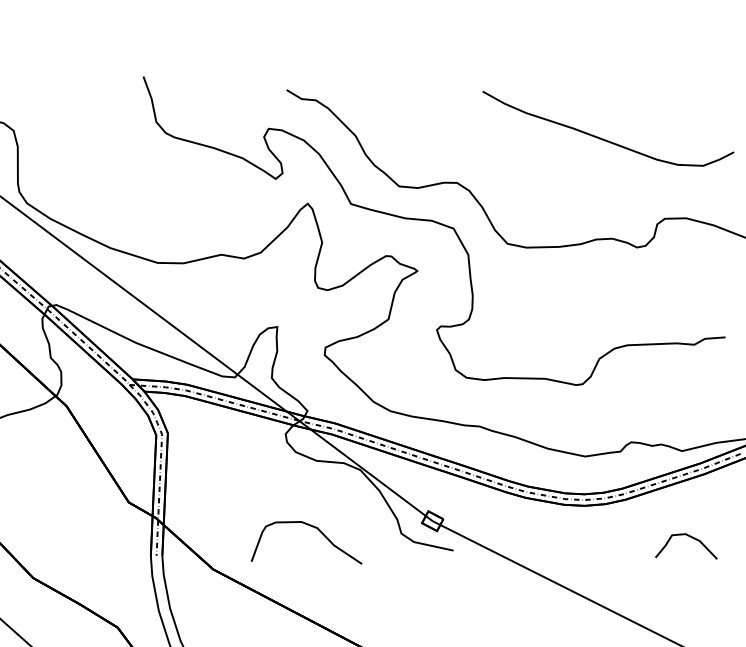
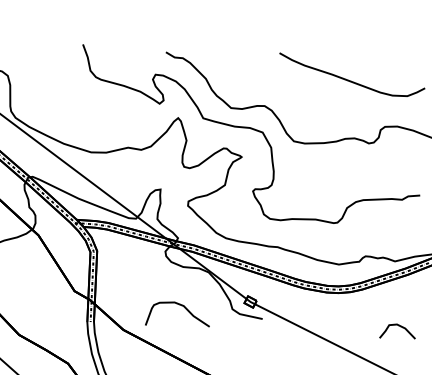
curve: (691, 539) -> (400, 327), moved

